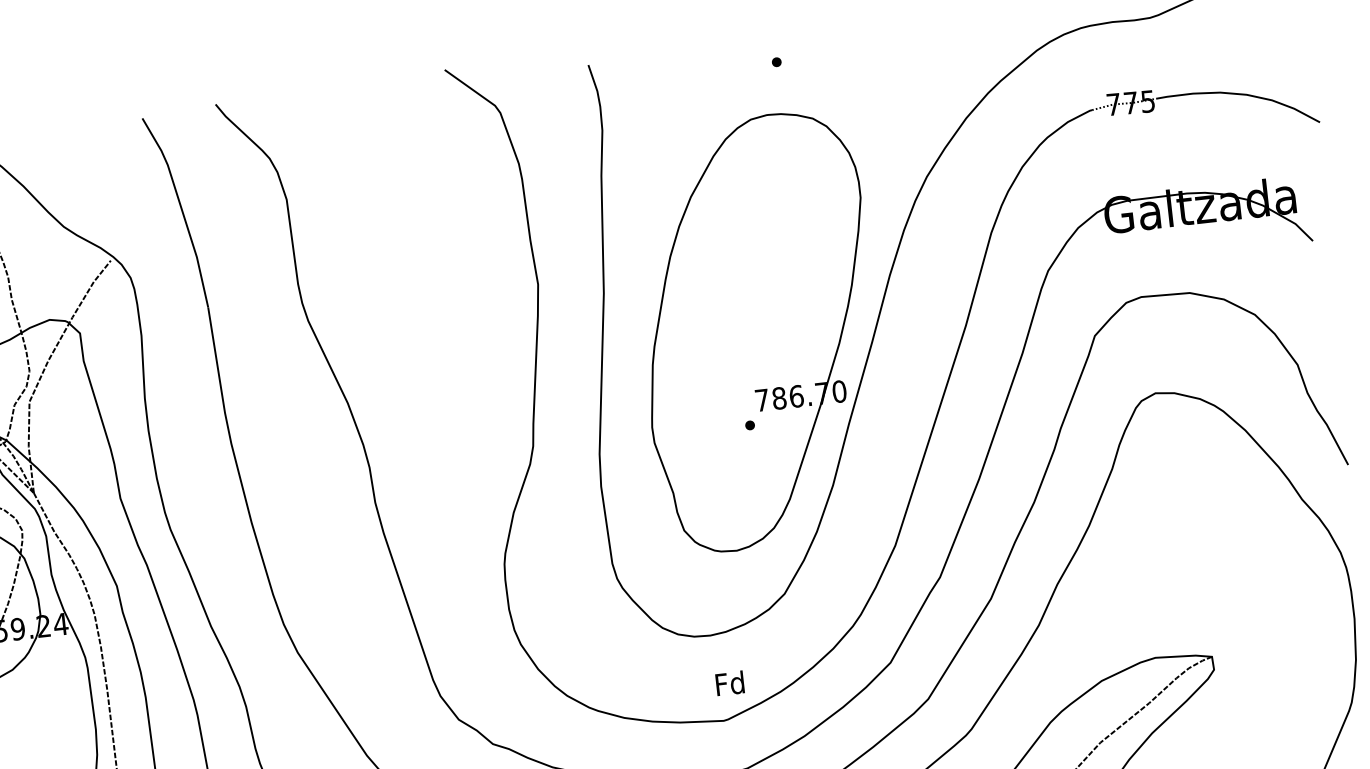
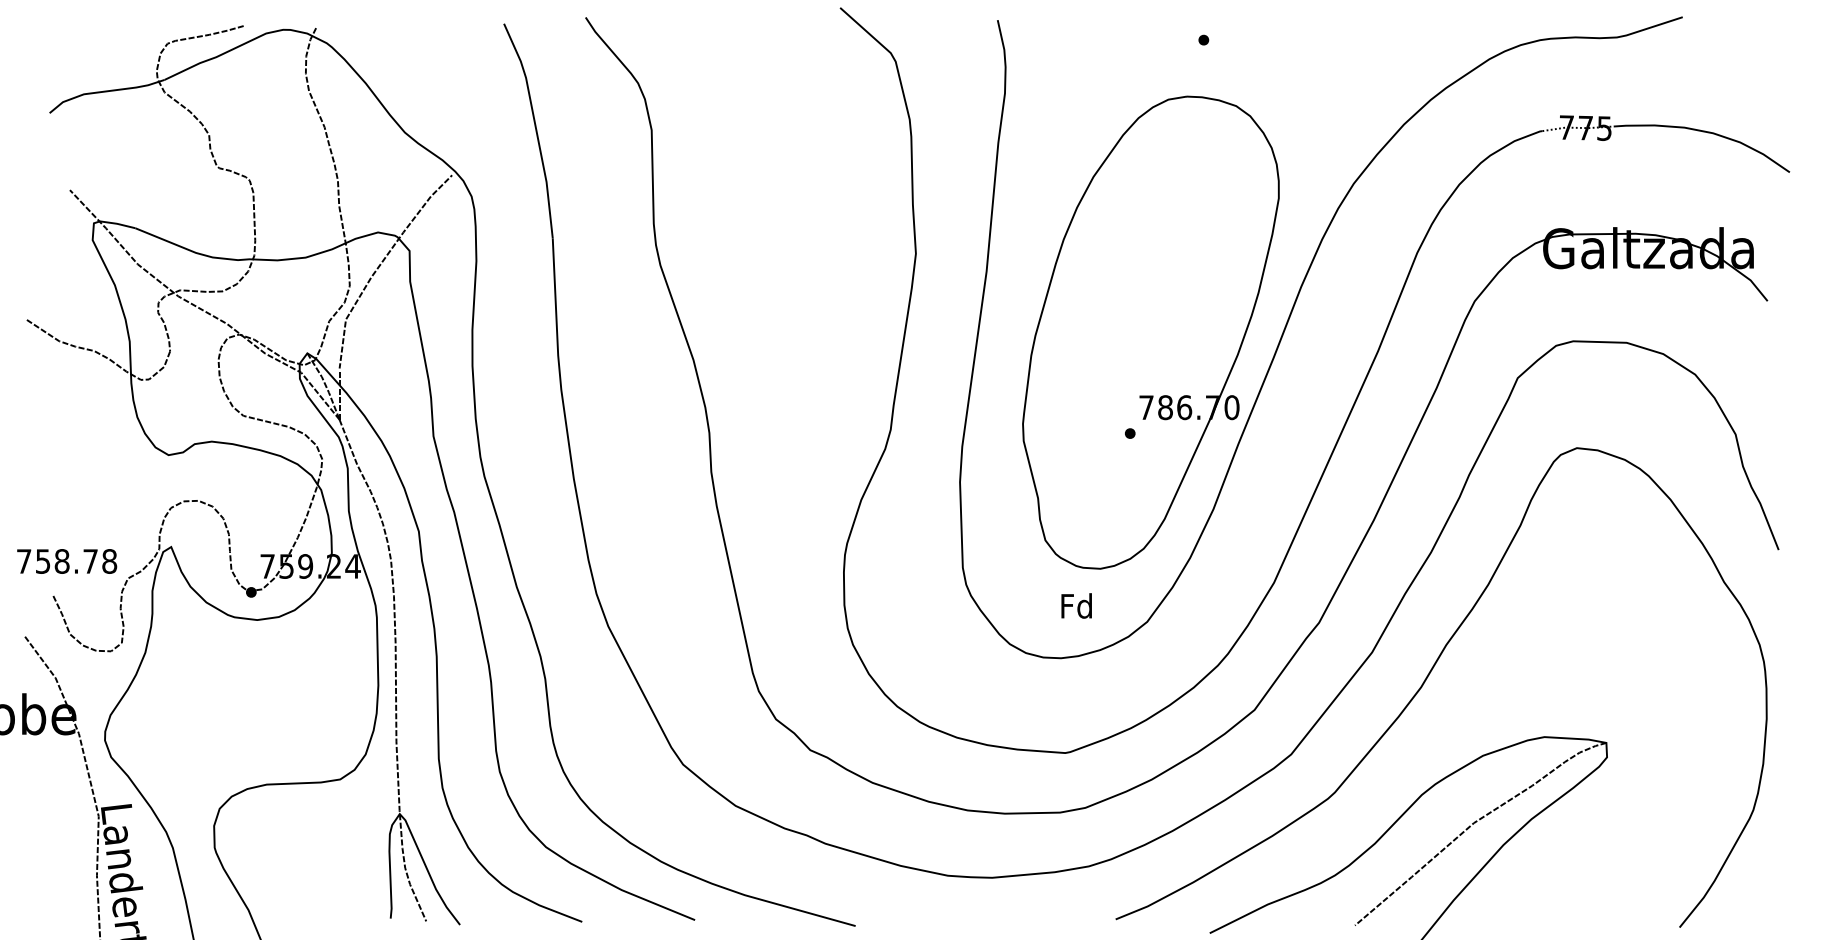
text: (729, 683) -> (1076, 605), moved

